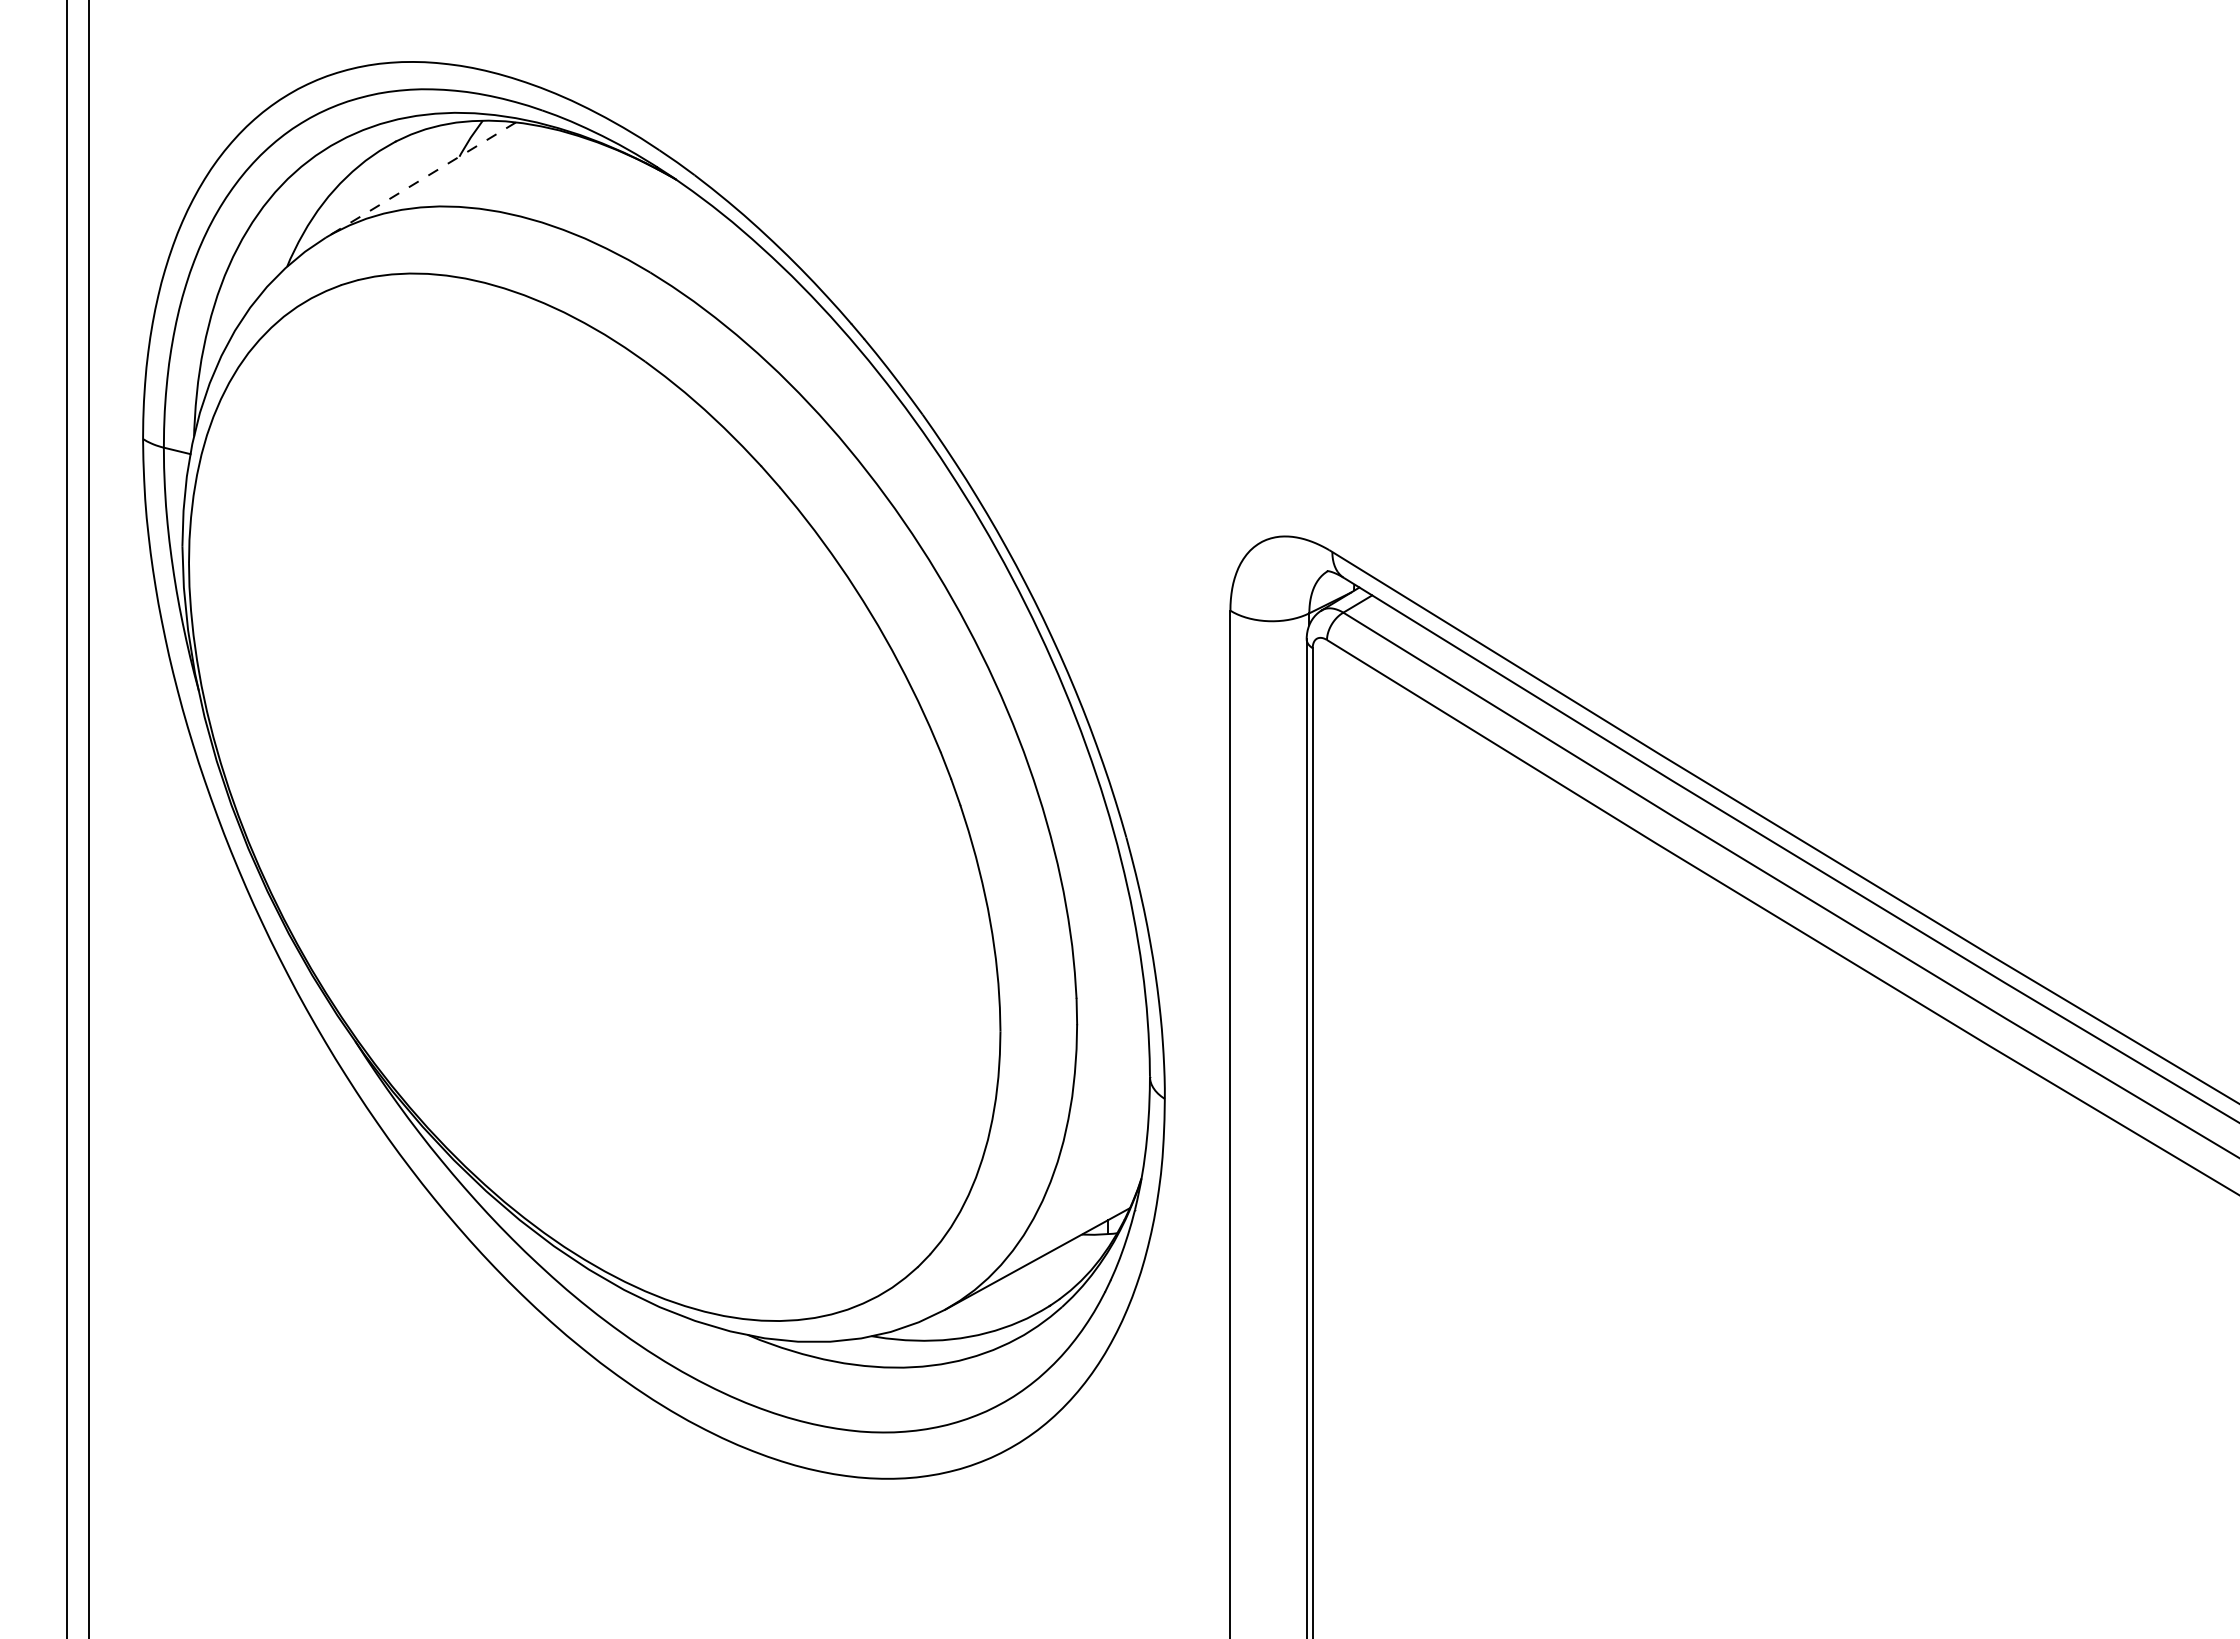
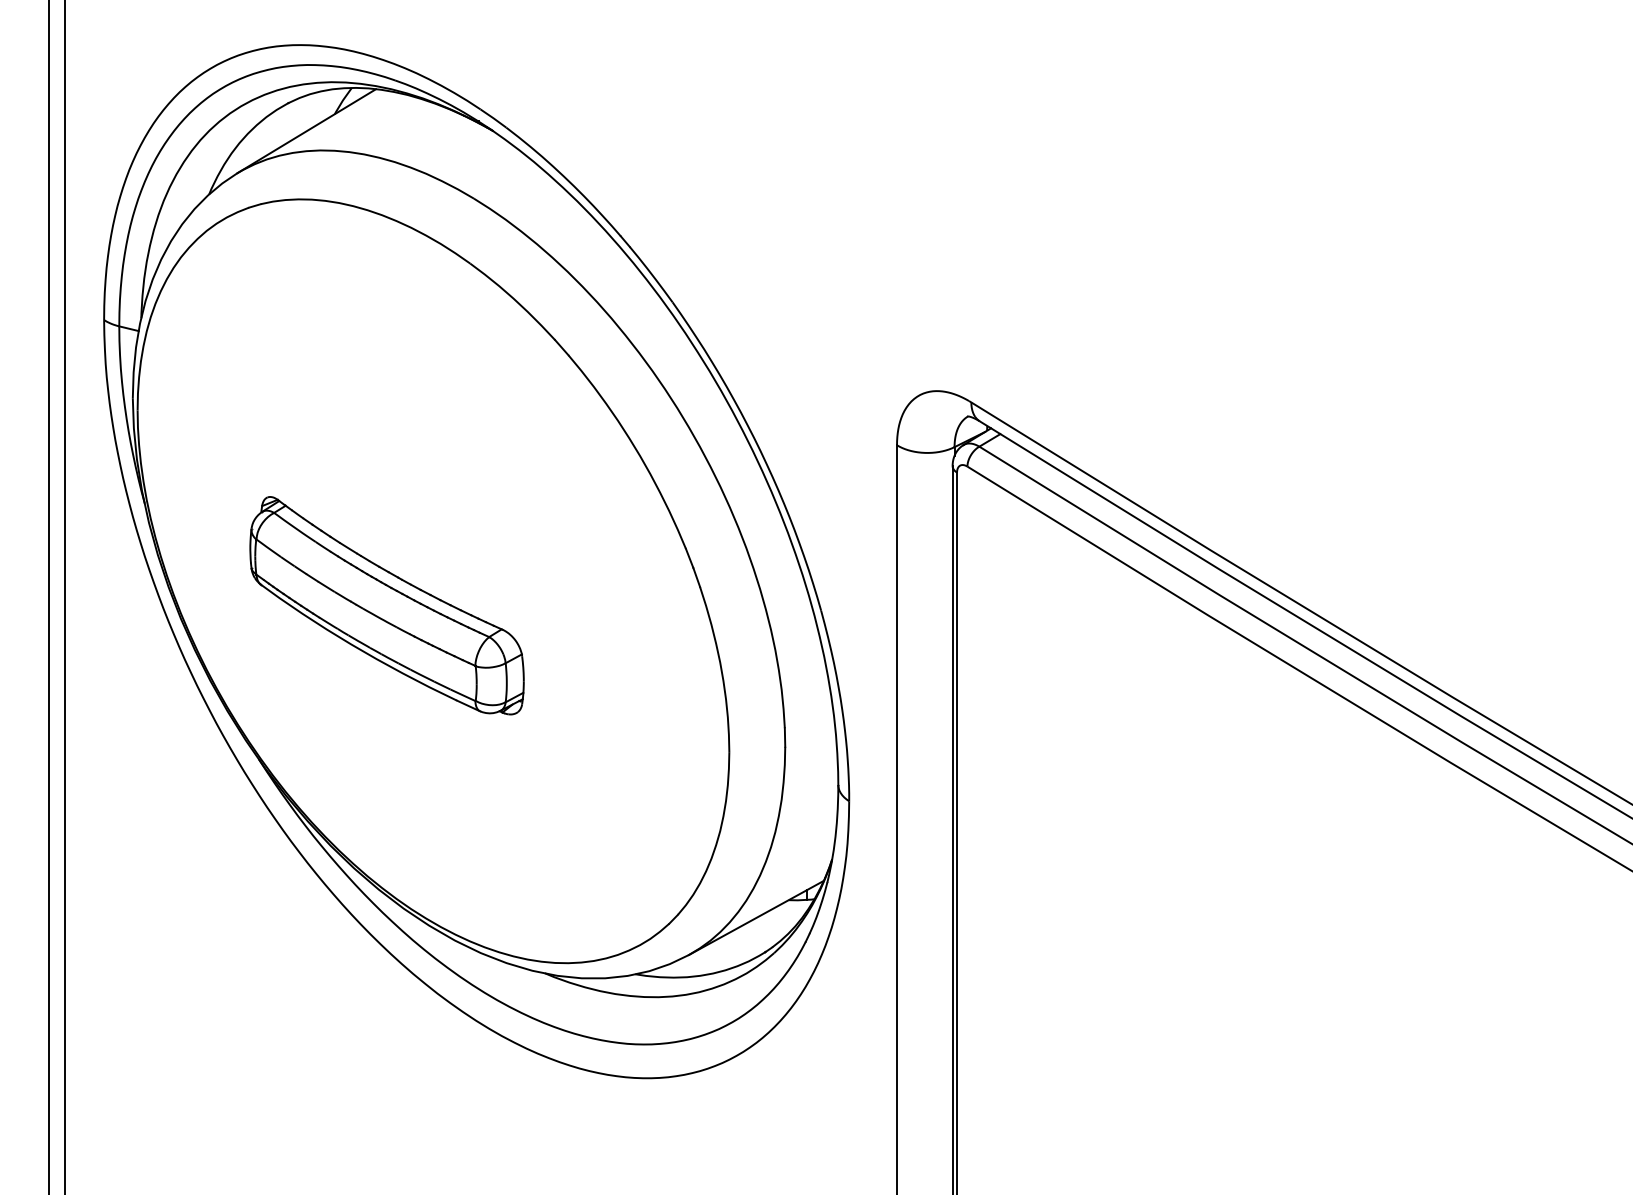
line: (420, 180) -> (306, 131), dashed -> solid
part: (530, 830) -> (386, 605), added

